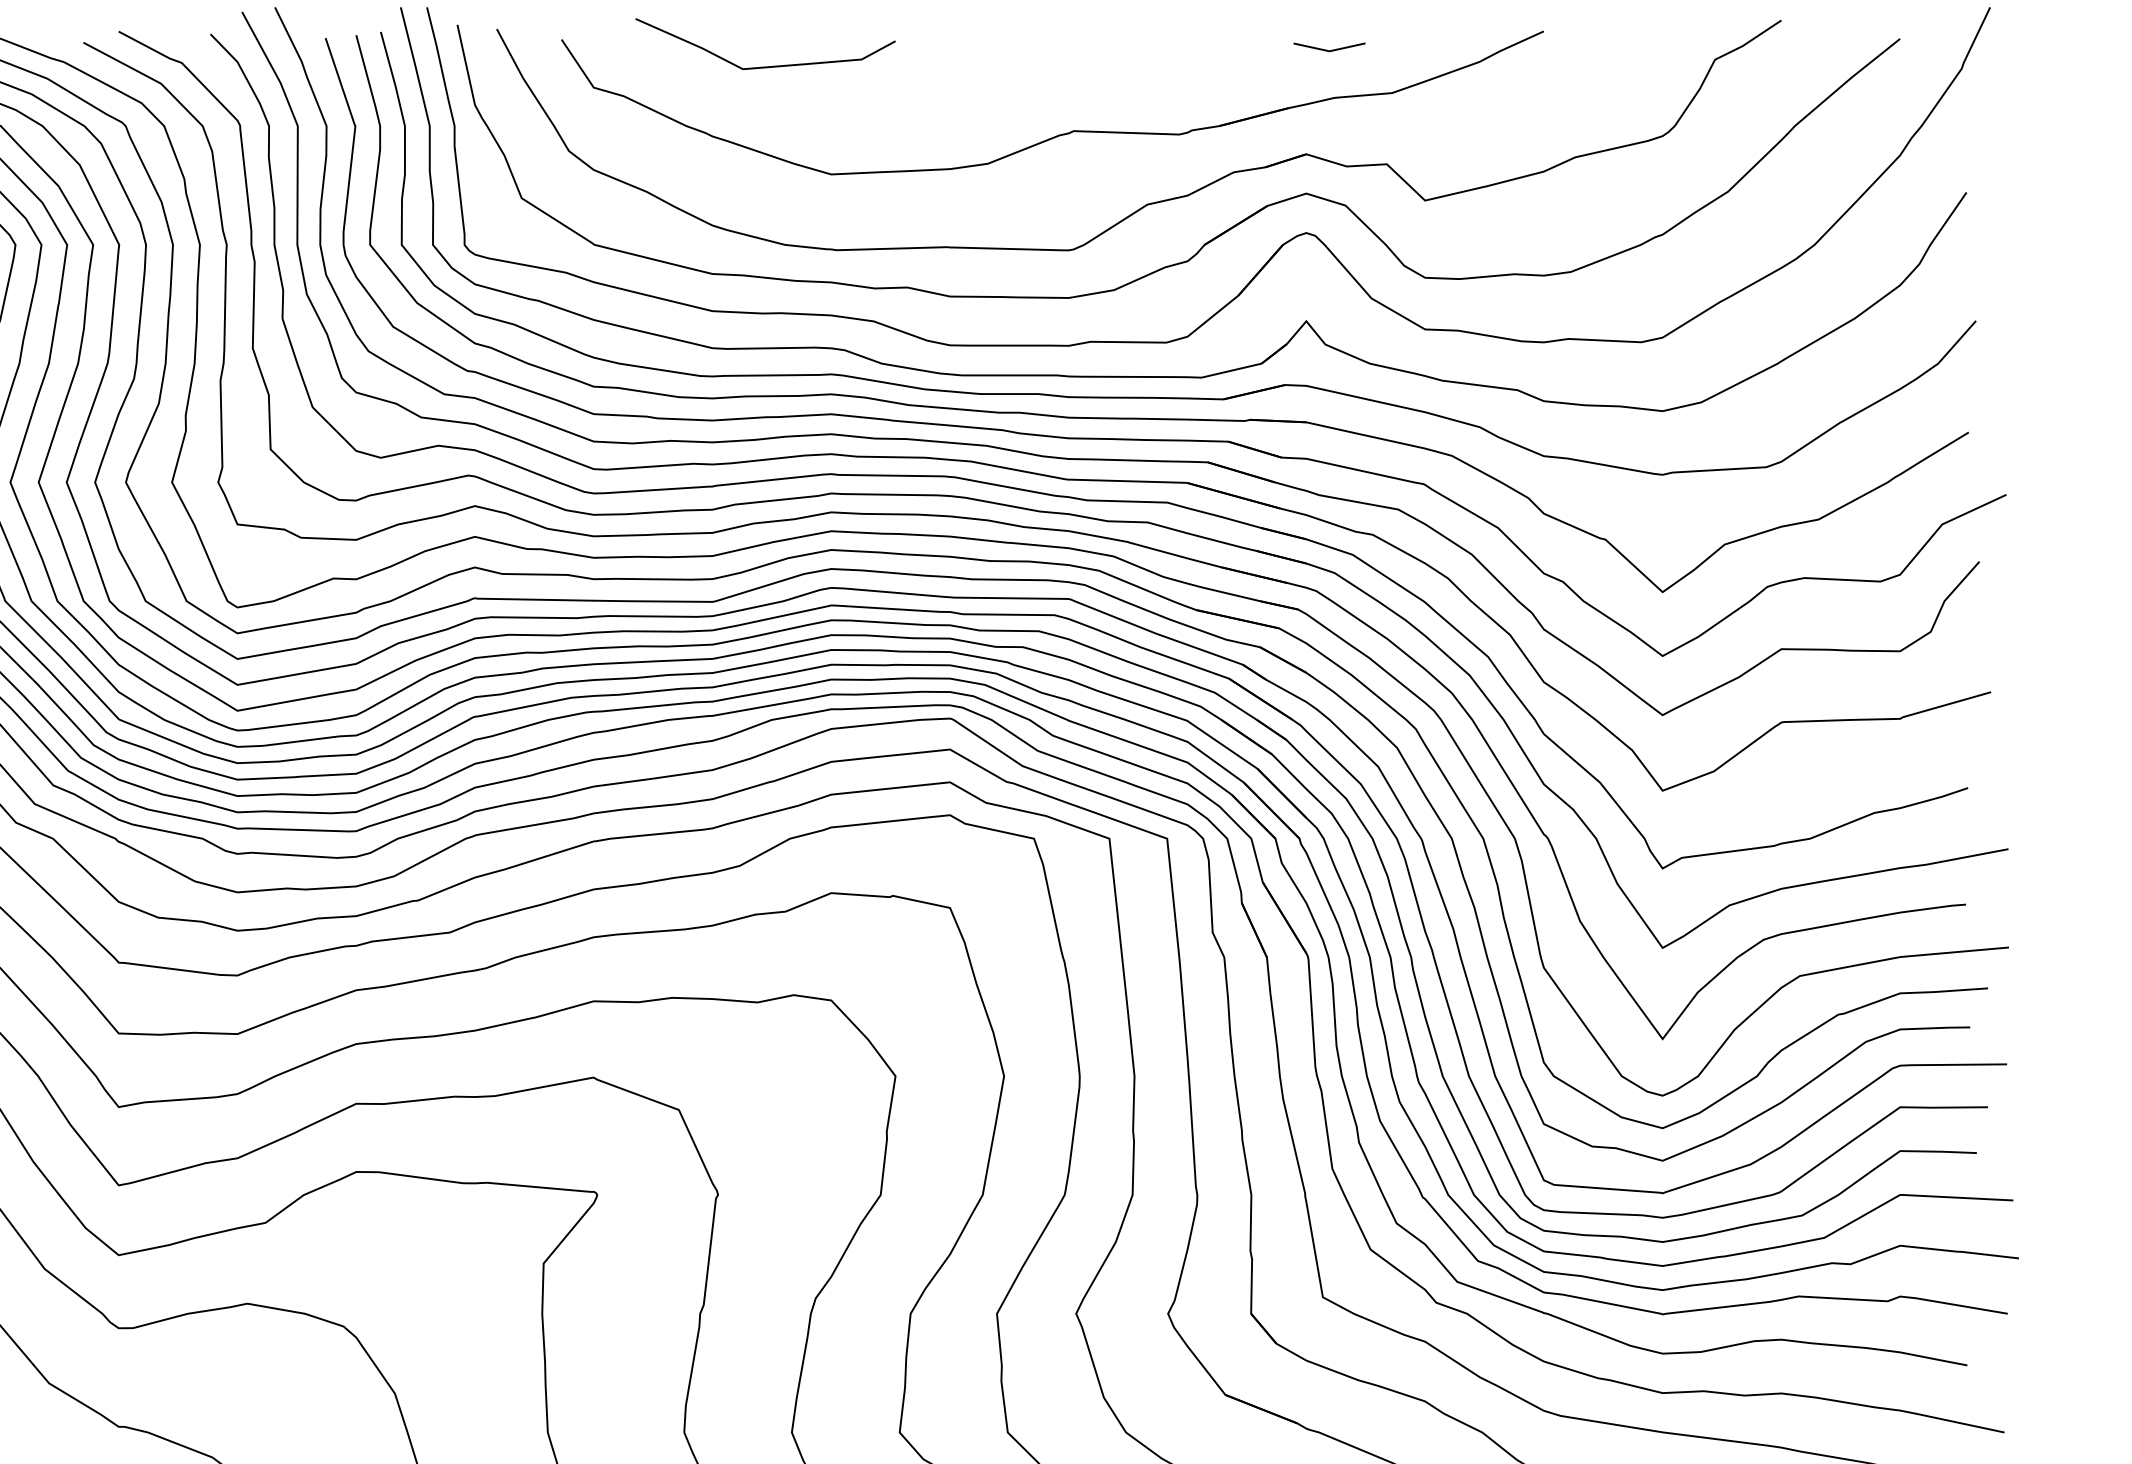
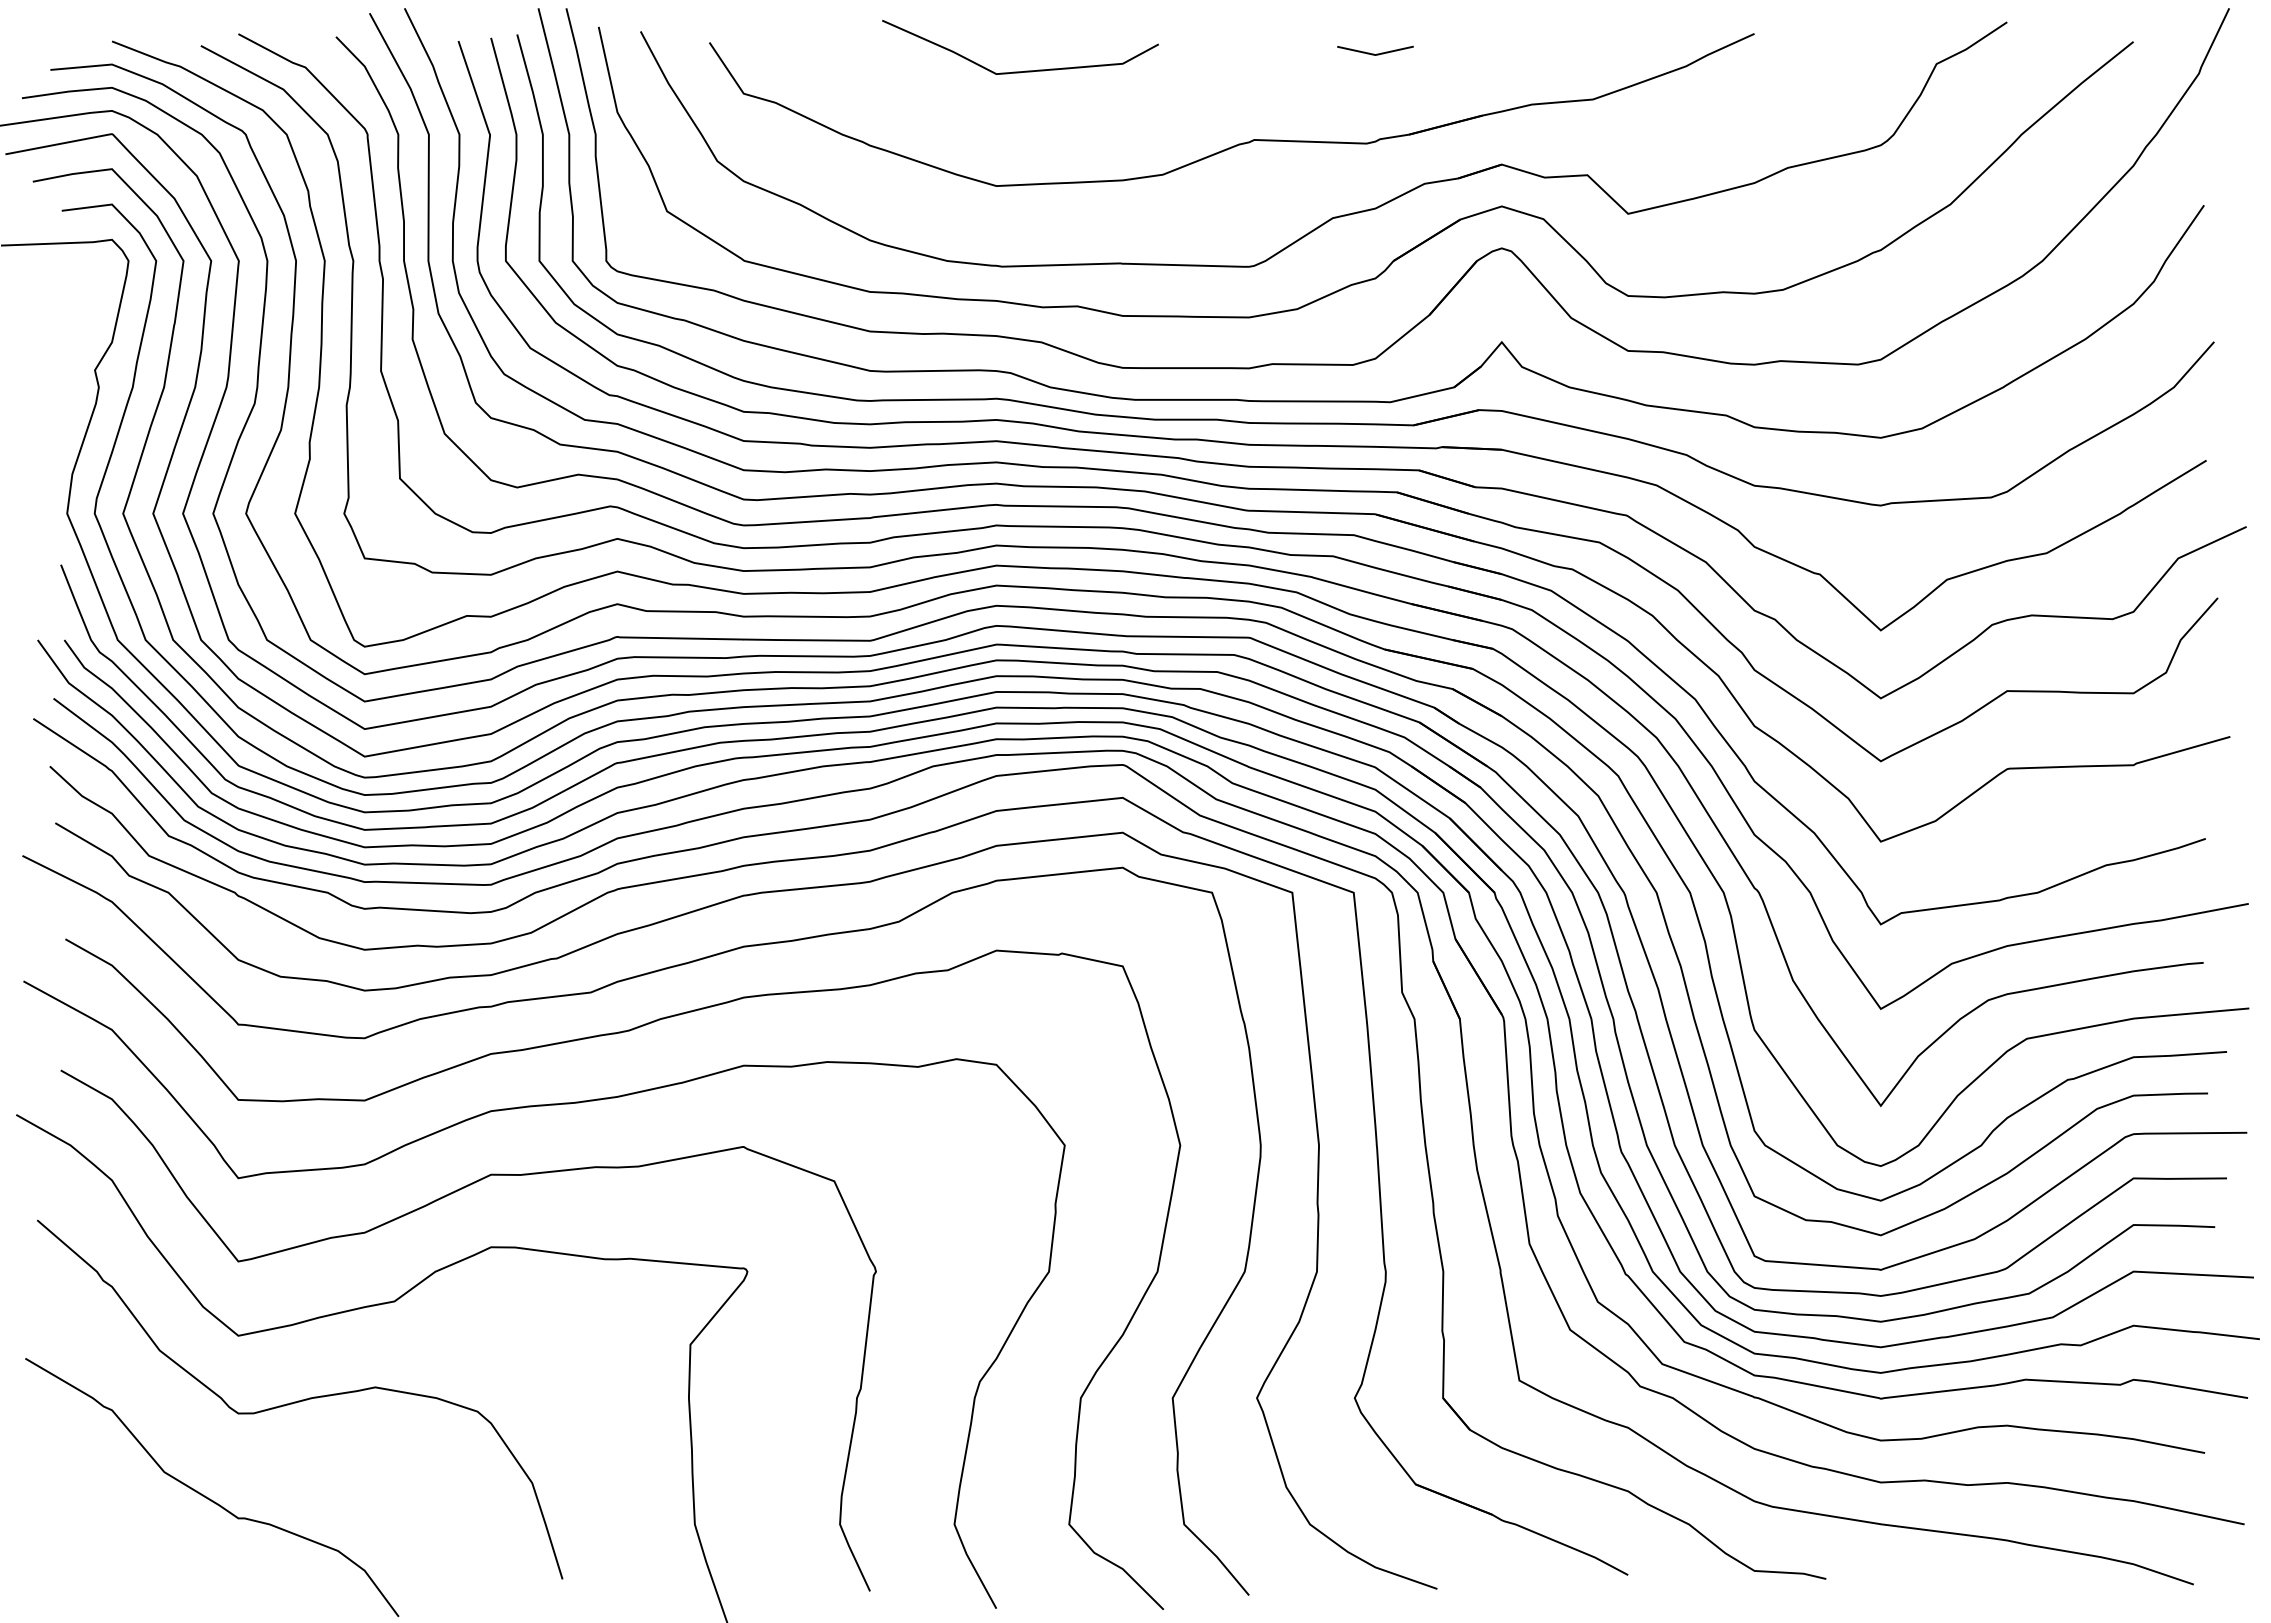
line: (1328, 49) -> (1374, 53), moved
curve: (770, 65) -> (1025, 70), moved

